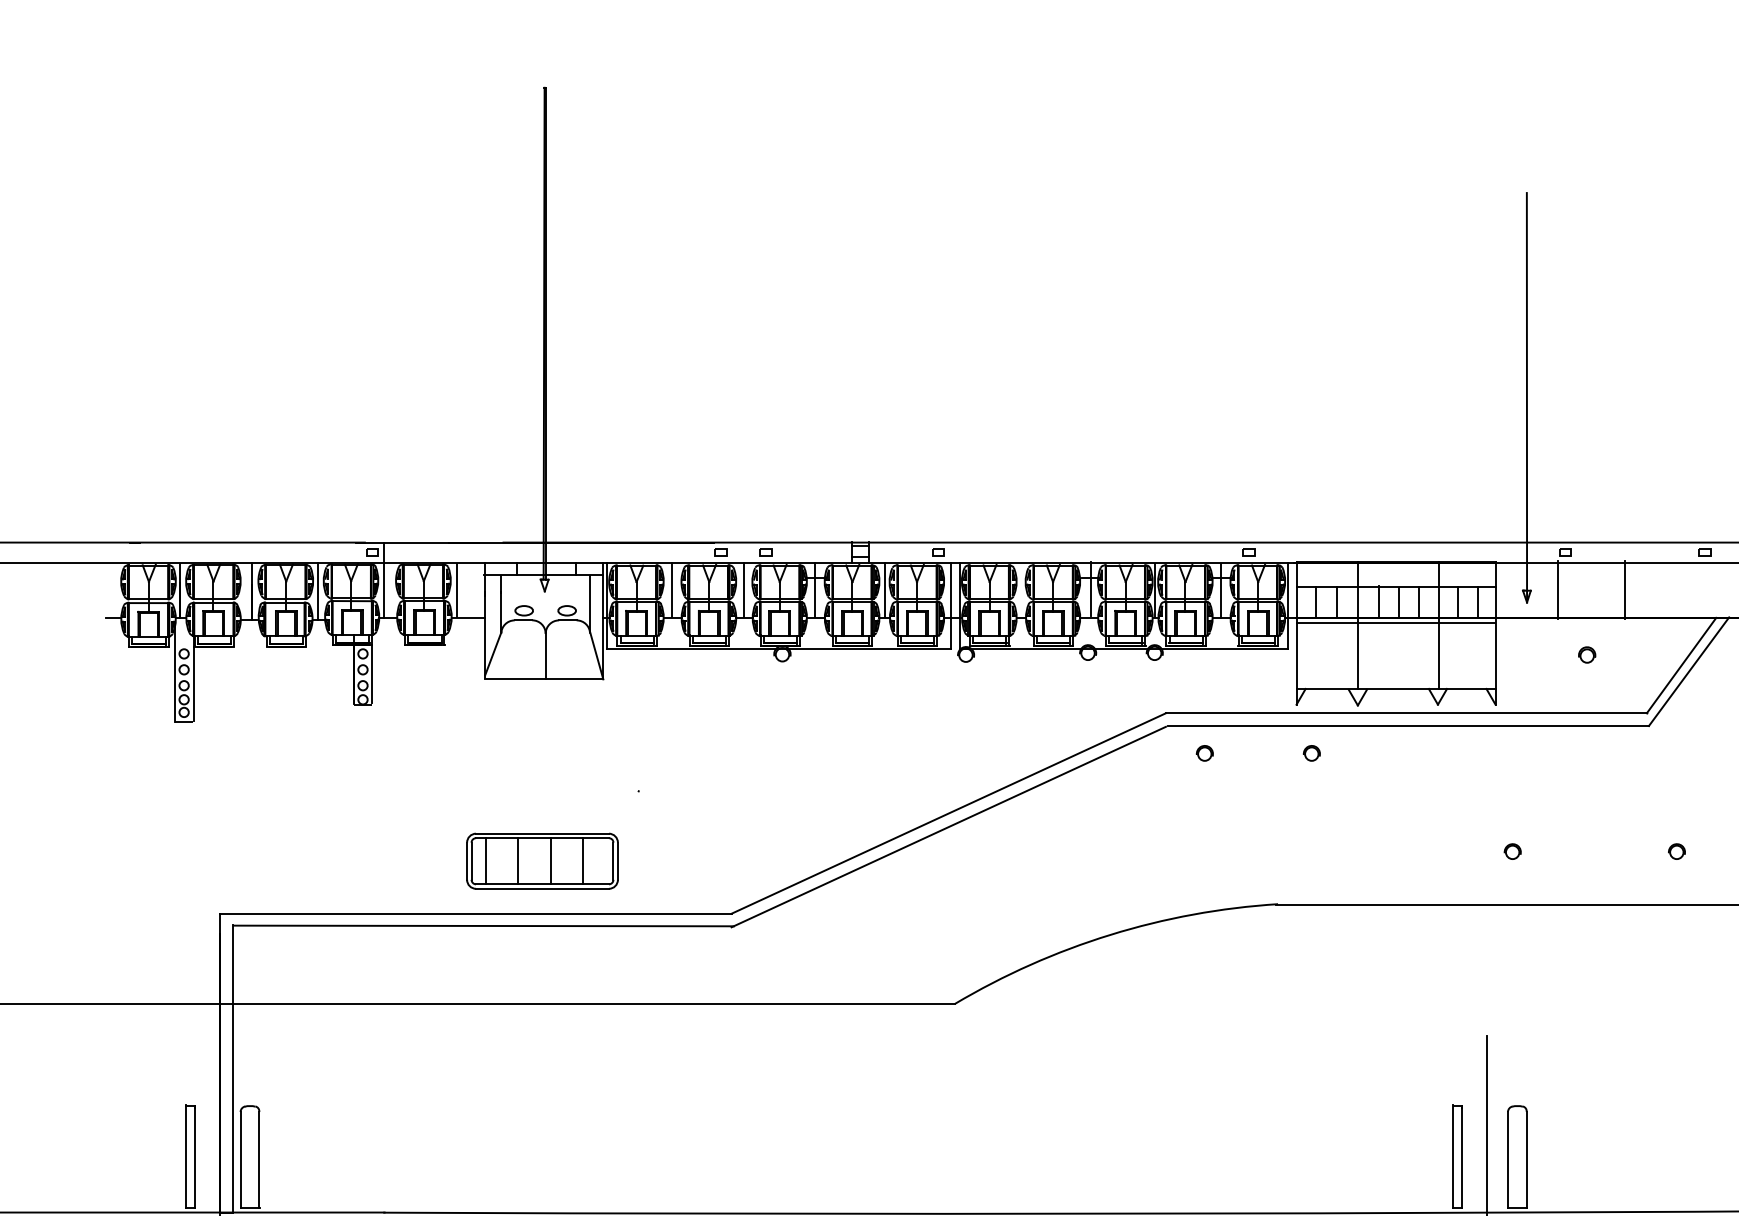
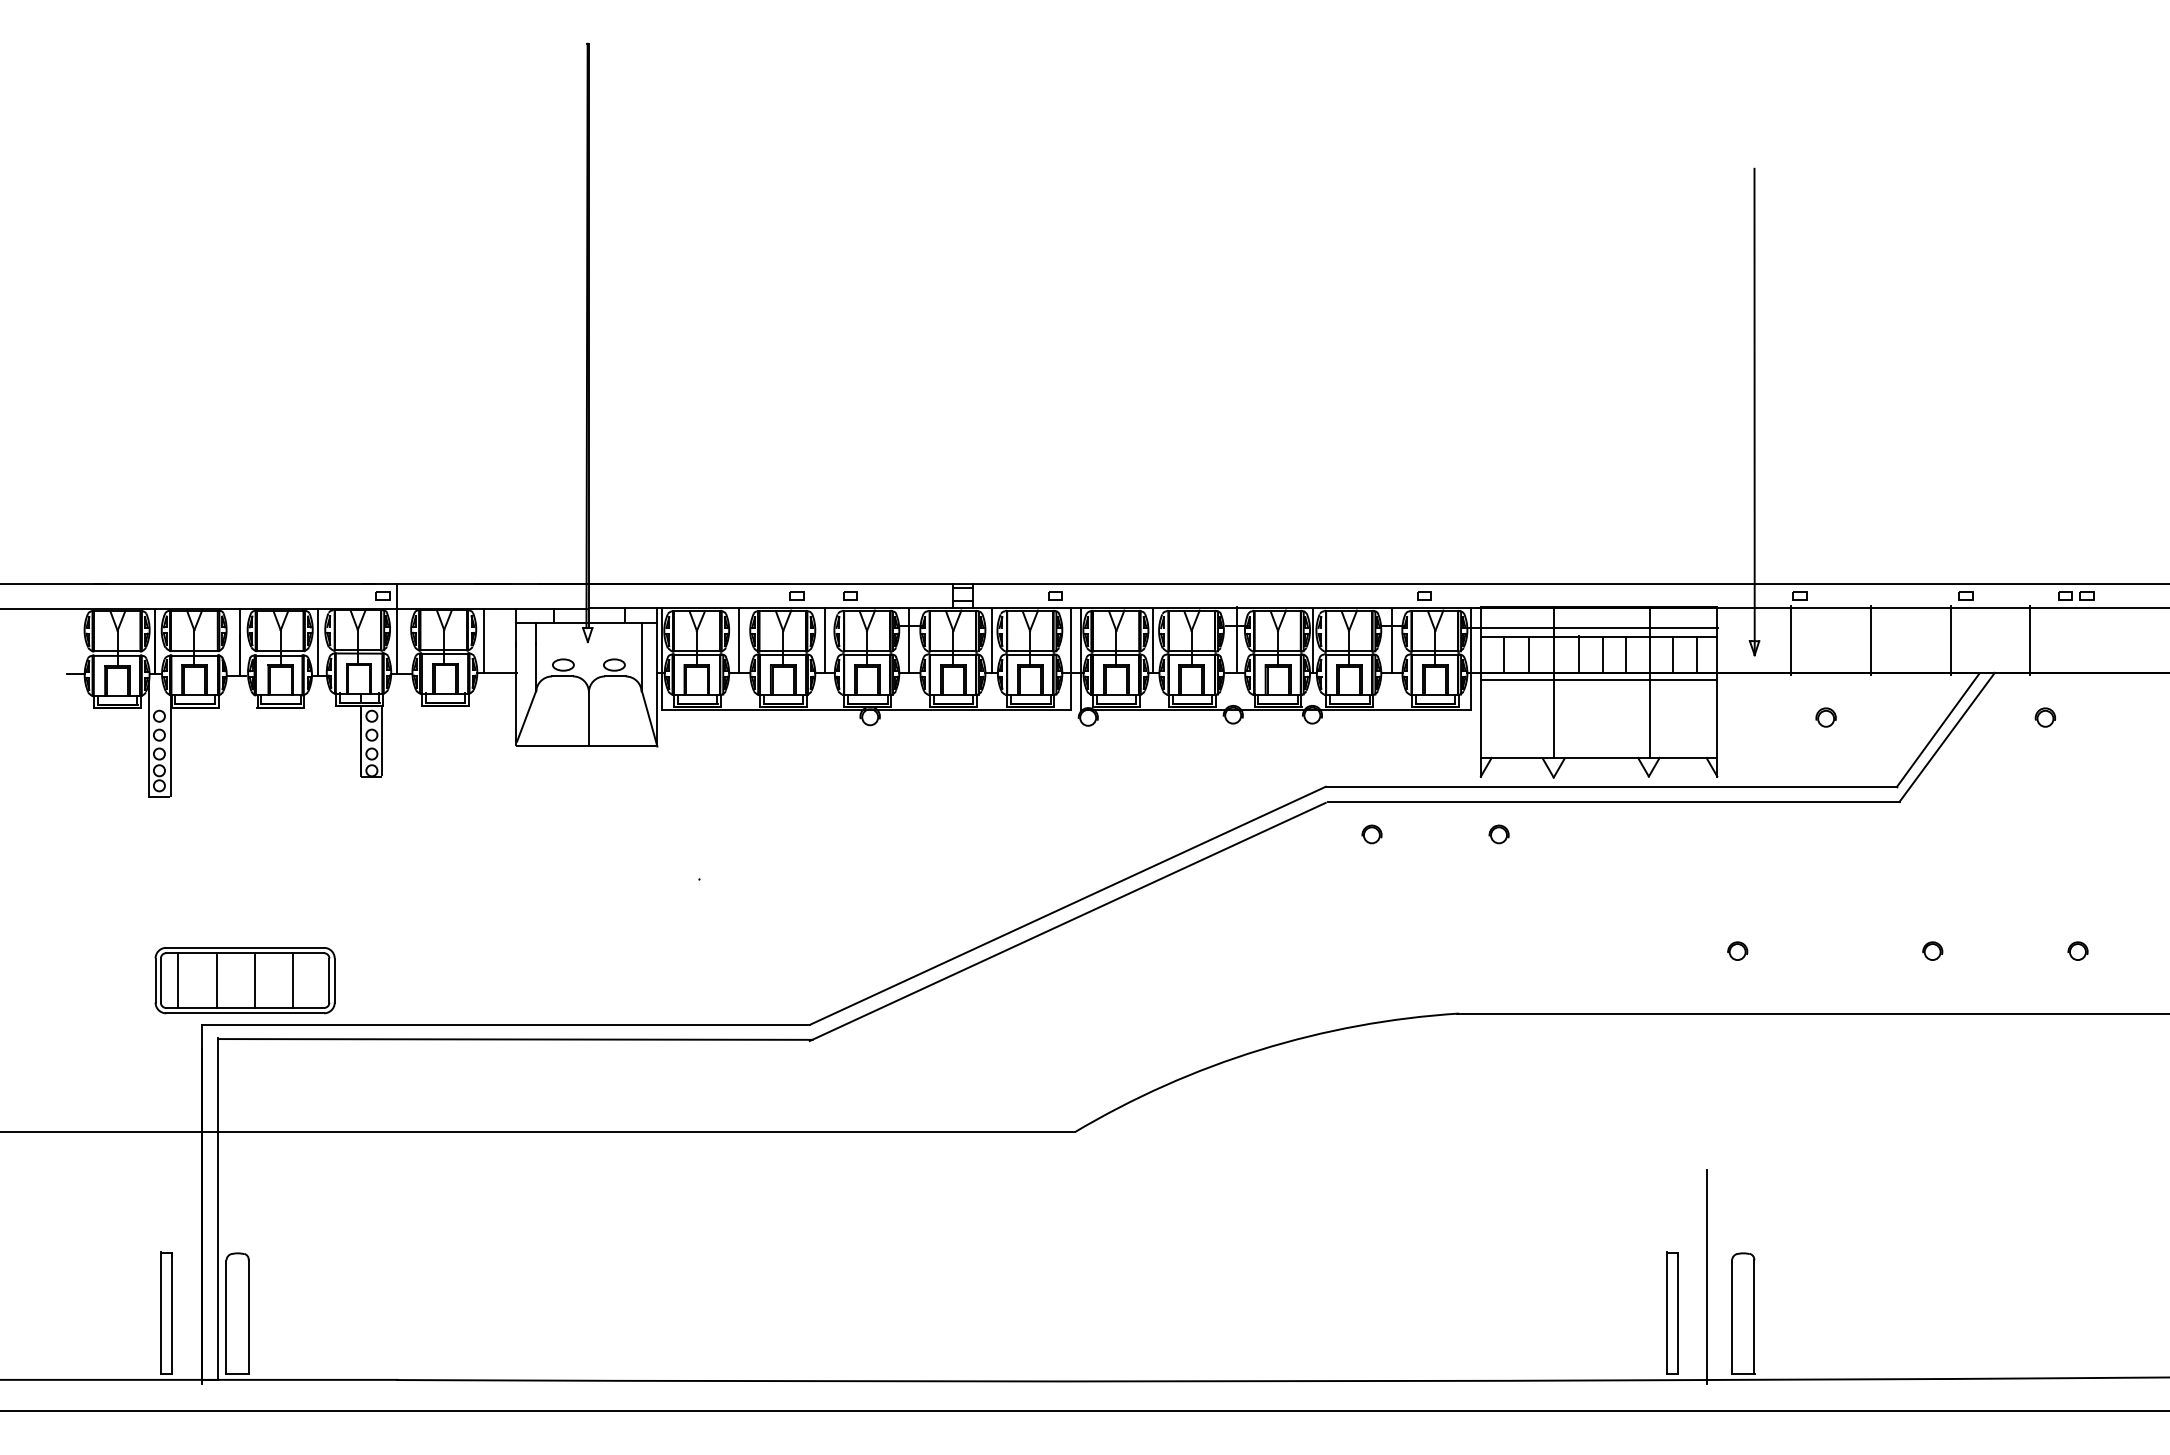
line: (1390, 580) -> (1592, 628), added
line: (1691, 589) -> (1950, 639), added
line: (1020, 590) -> (1153, 640), added
part: (541, 861) -> (244, 980), moved

